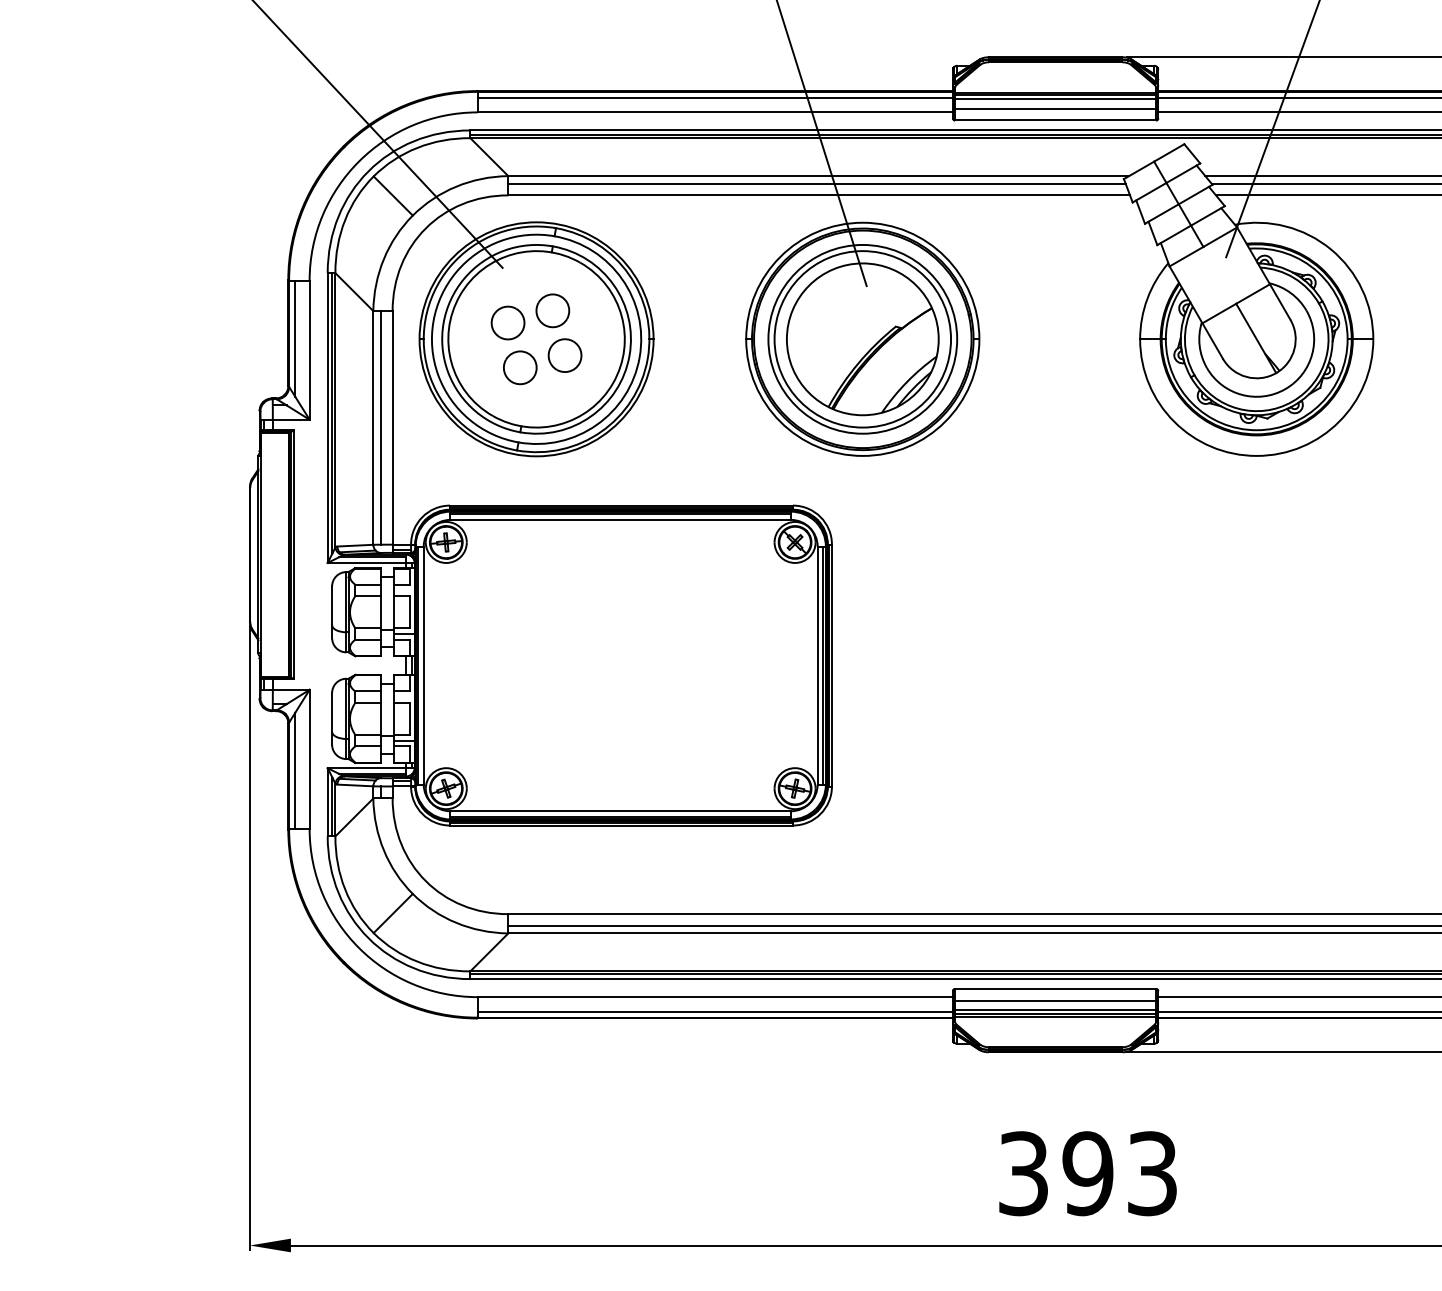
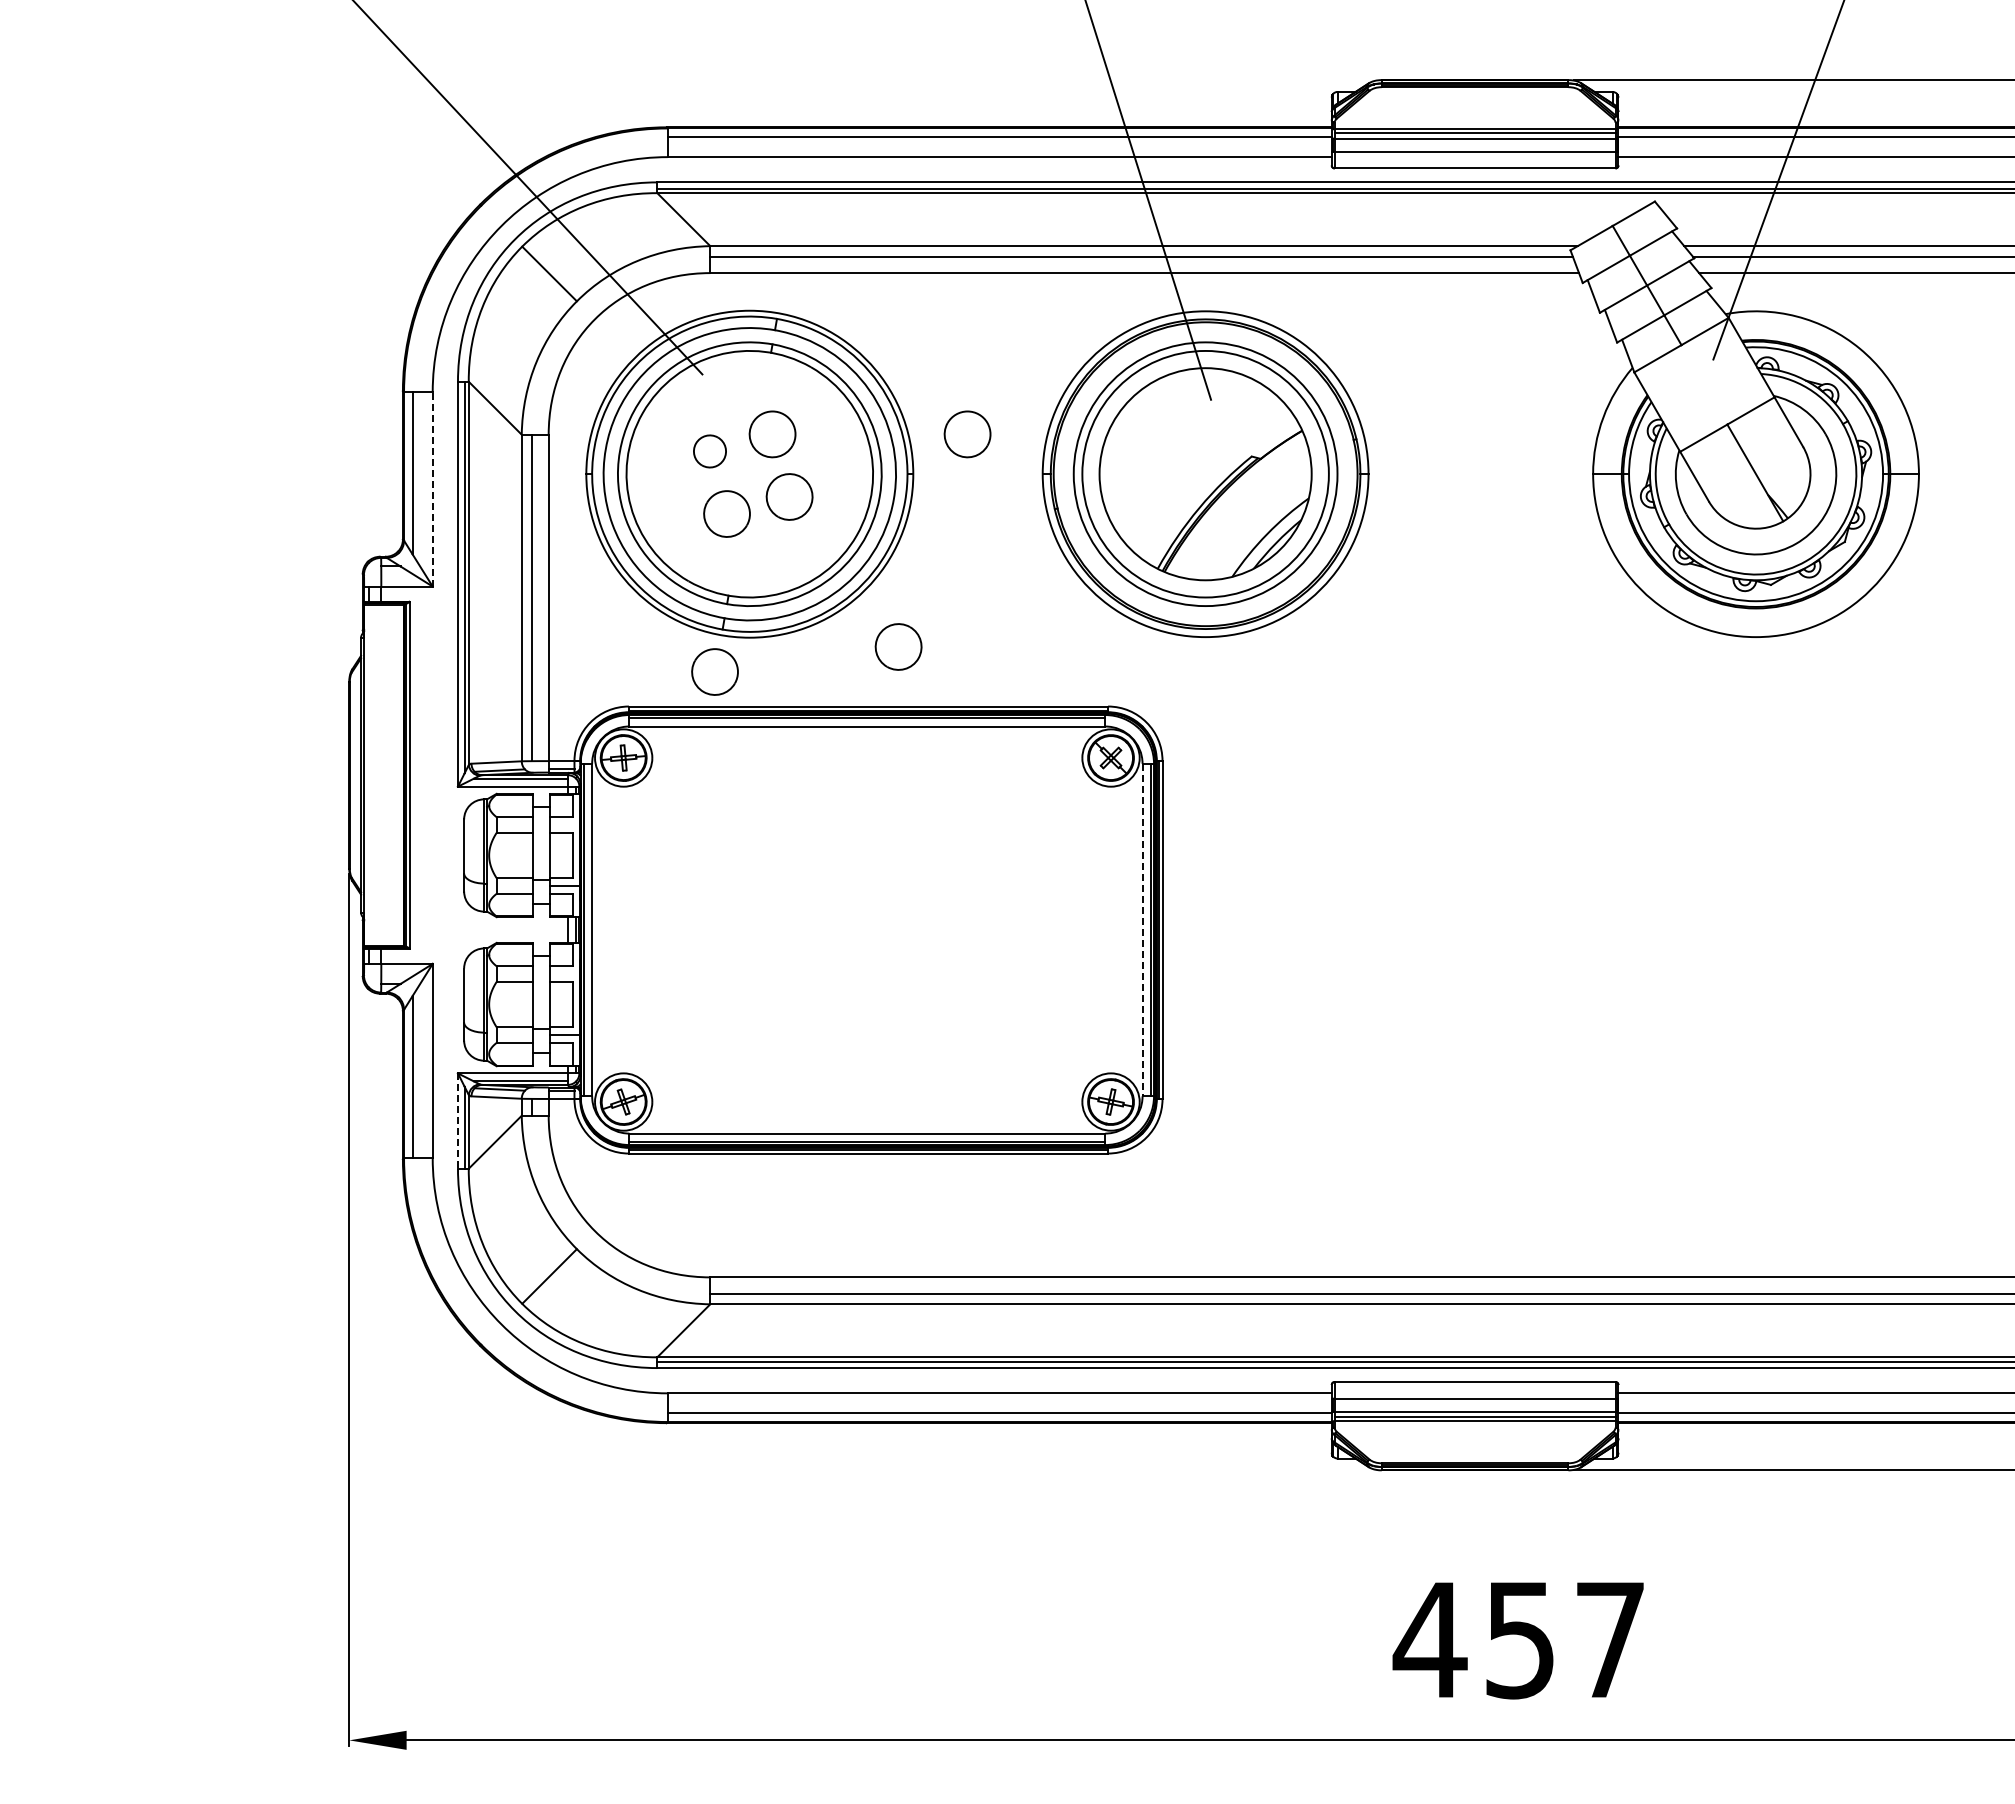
part: (692, 310) -> (967, 434), added
part: (507, 323) -> (709, 451), size x0.7
line: (309, 349) -> (432, 488), solid -> dashed
part: (642, 462) -> (898, 646), added
part: (511, 480) -> (714, 671), added
line: (817, 665) -> (1142, 930), solid -> dashed
line: (327, 802) -> (457, 1121), solid -> dashed
text: (1086, 1173) -> (1518, 1639), 393 -> 457

